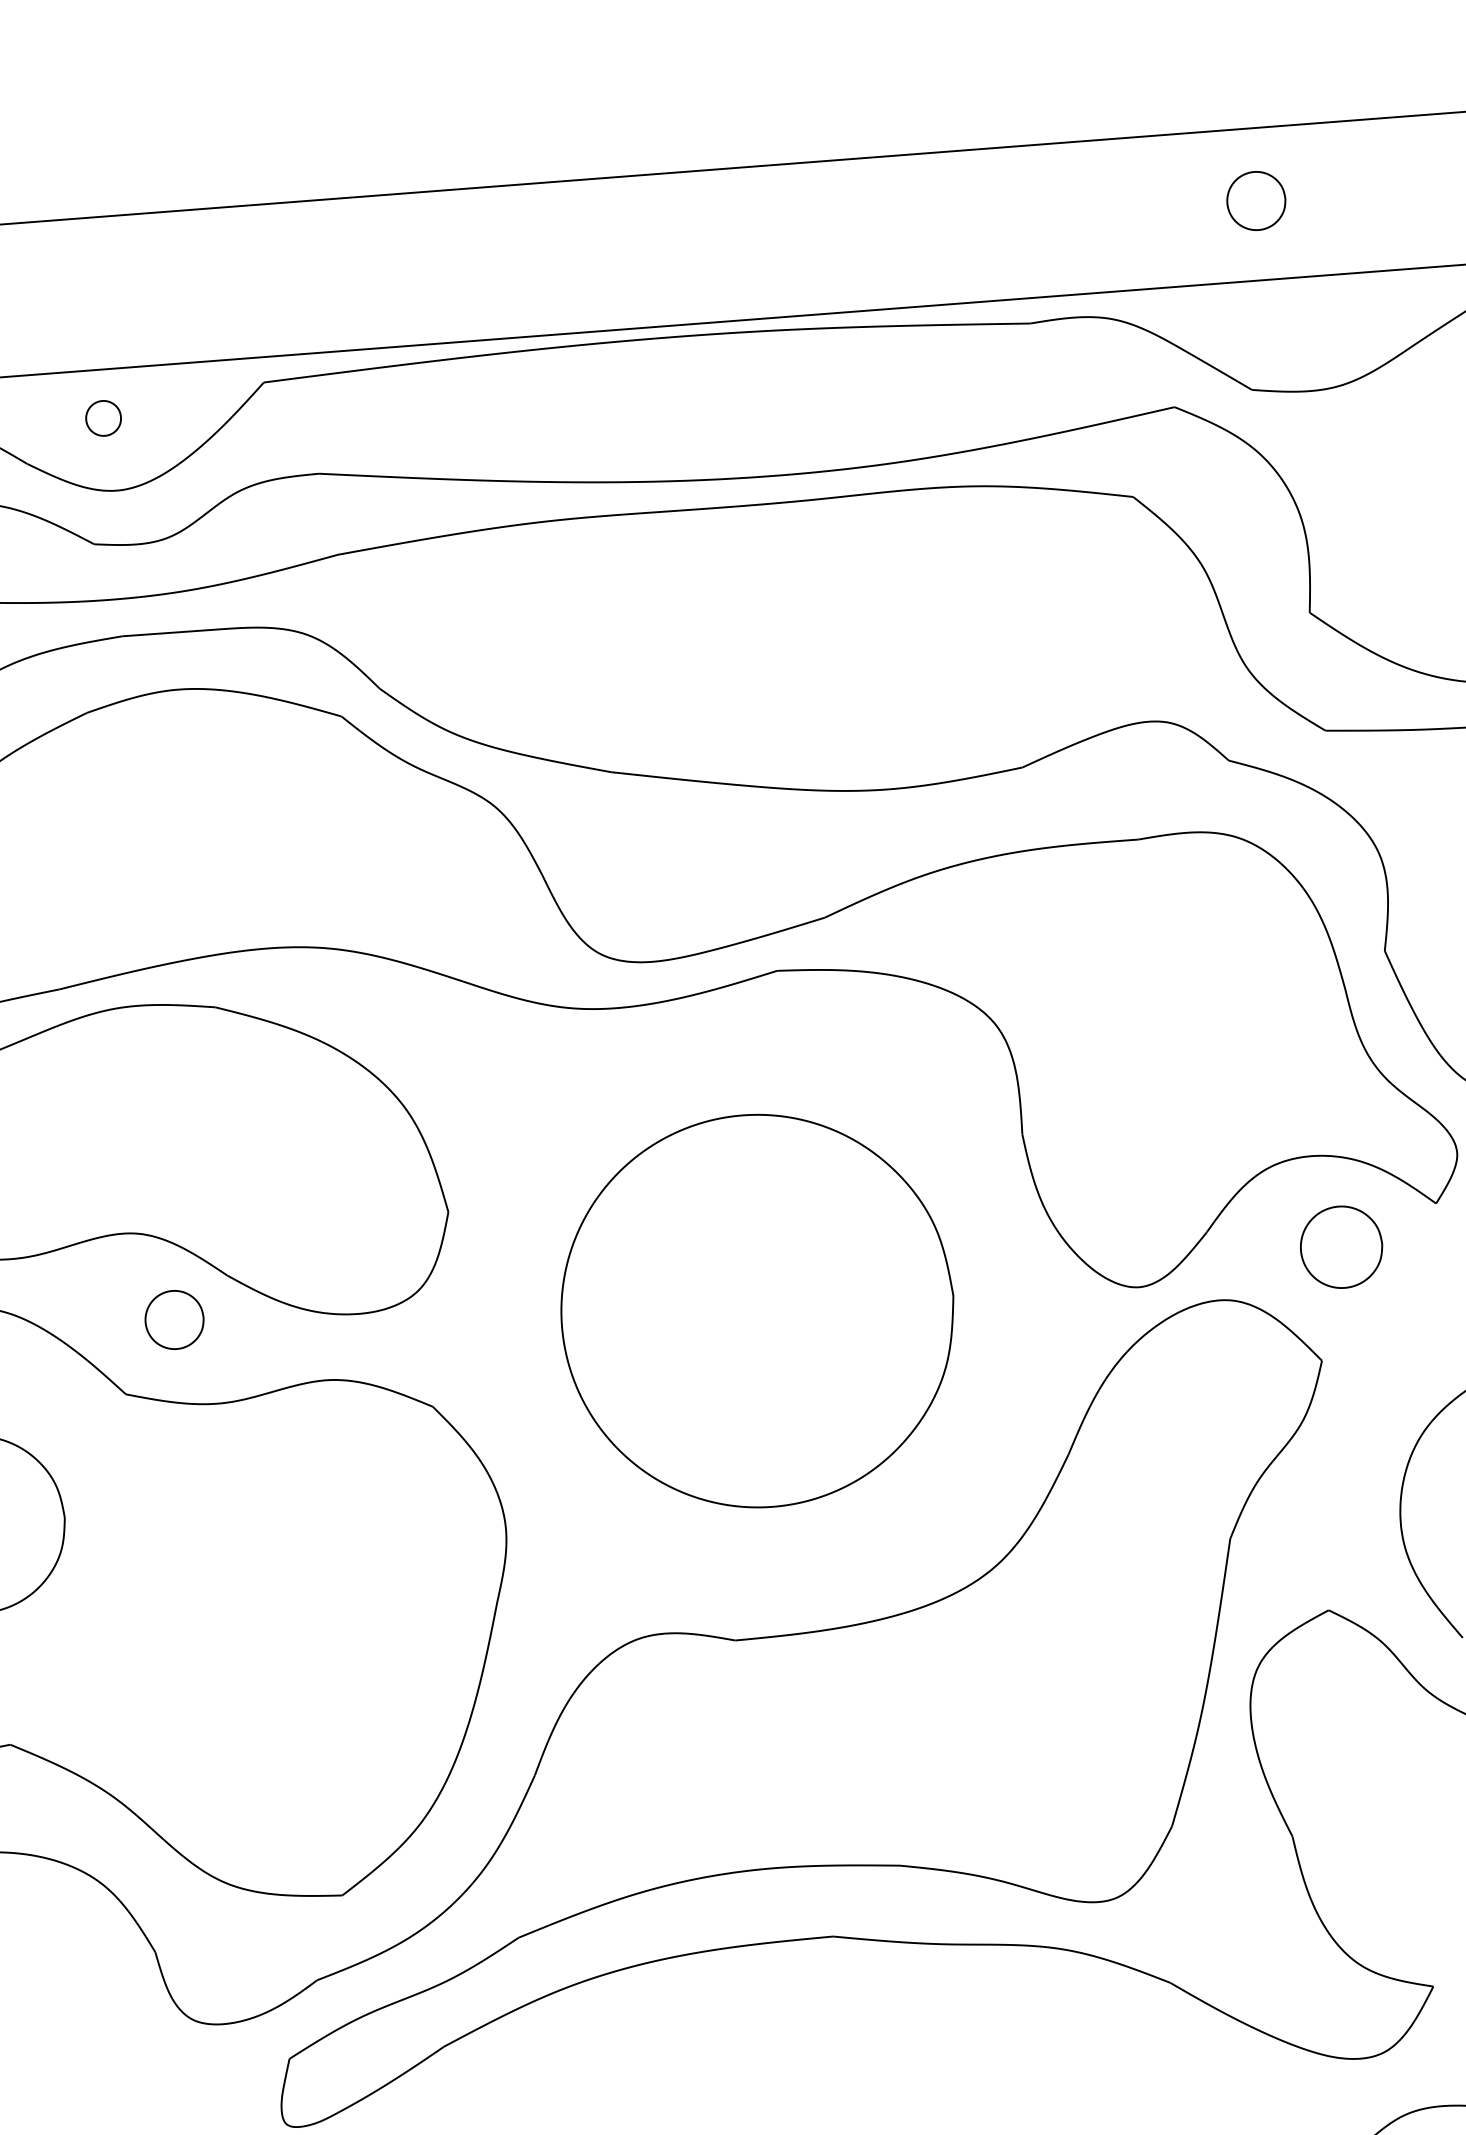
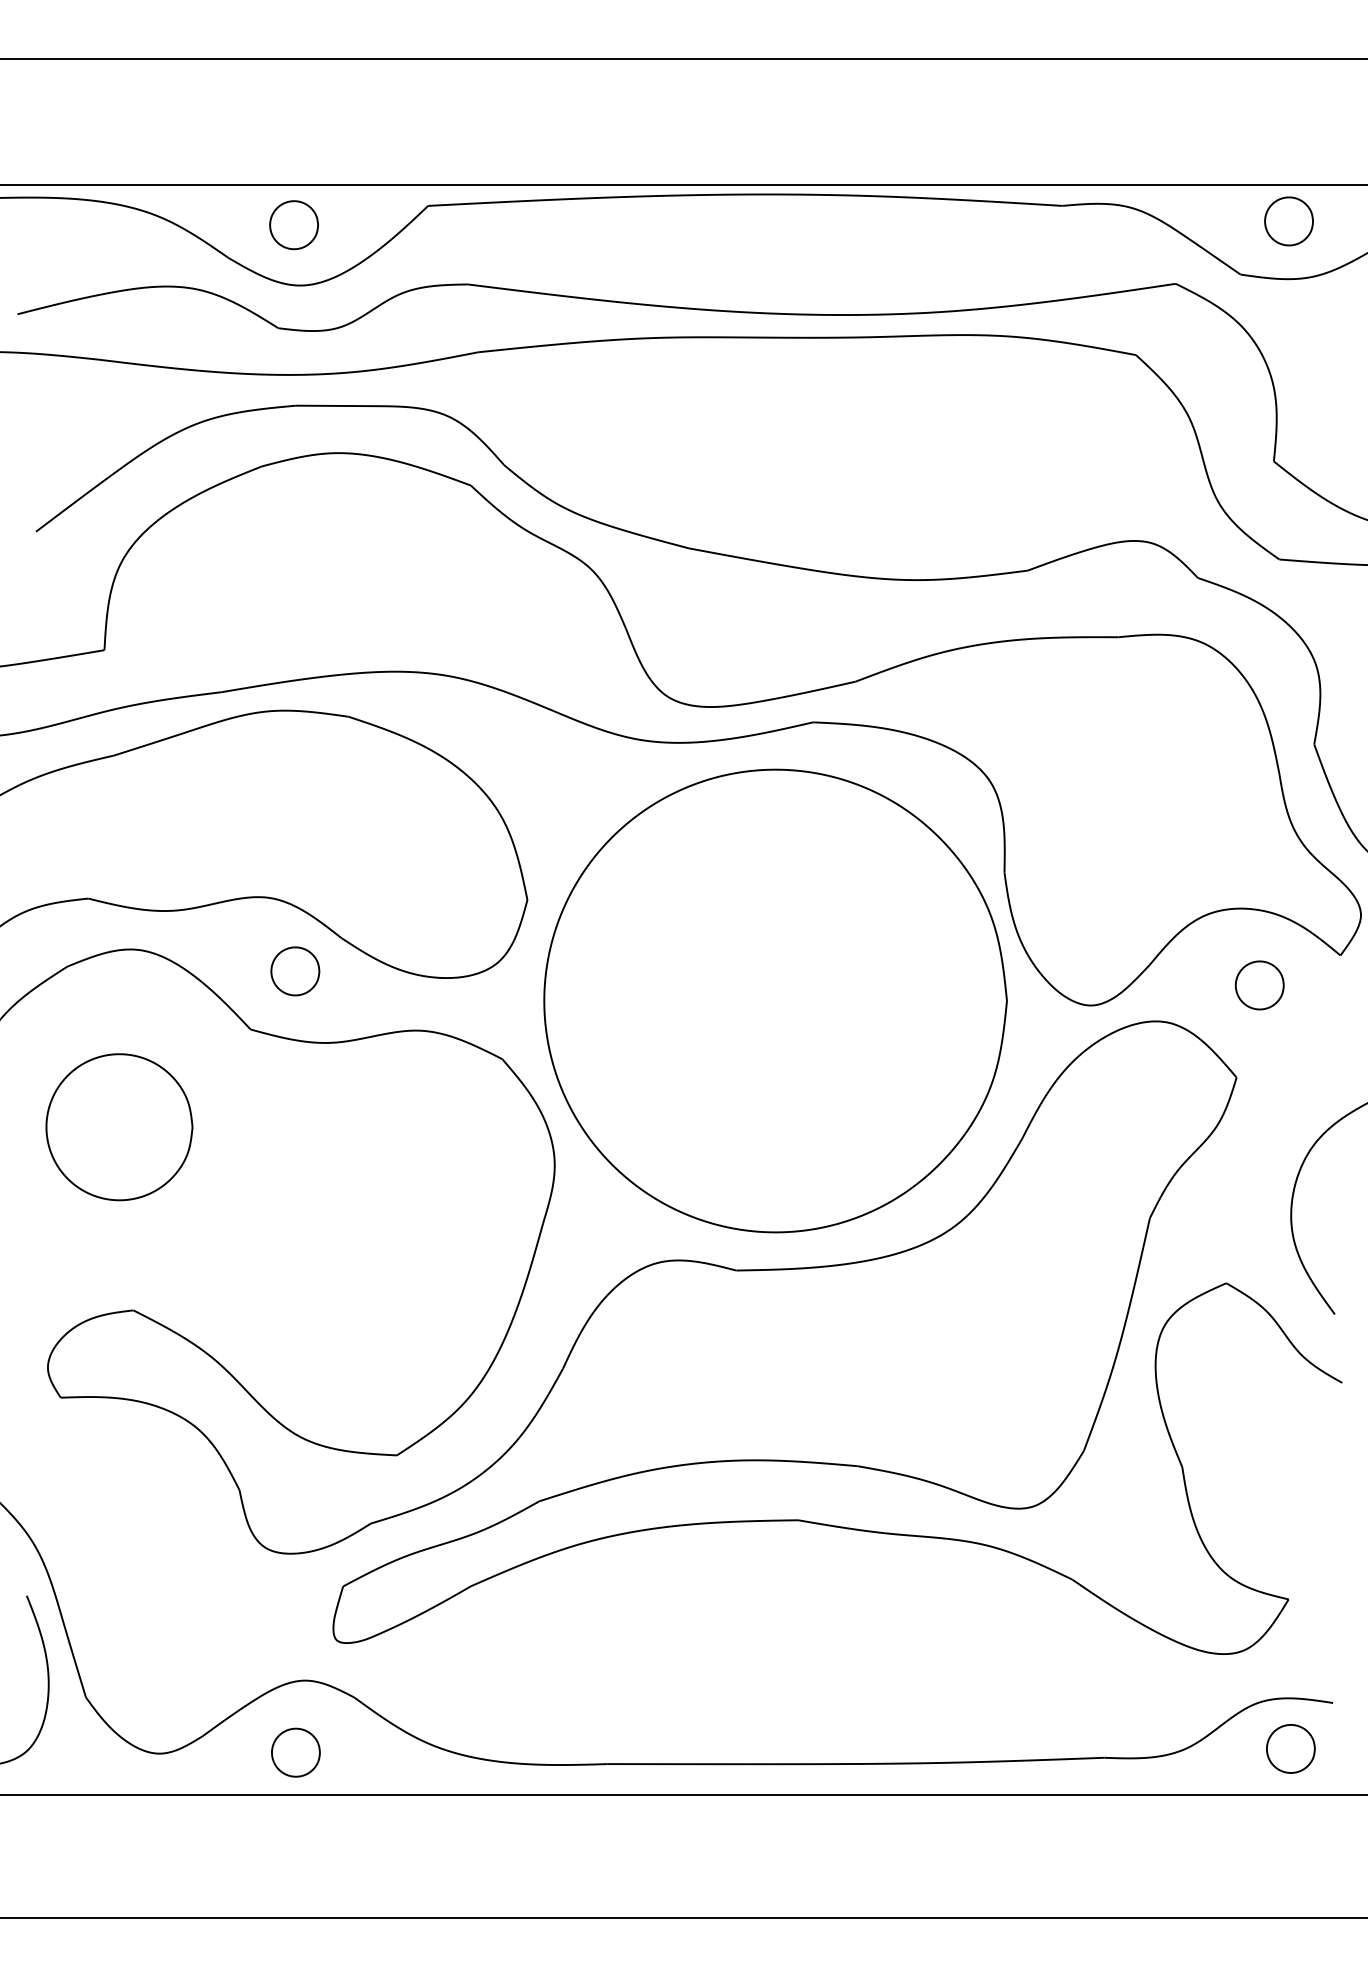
part: (1255, 201) -> (1288, 221), moved
part: (102, 418) -> (293, 225), size x1.67
part: (1341, 1247) -> (1259, 985), size x0.71
part: (757, 1310) -> (775, 1000), size x1.43

